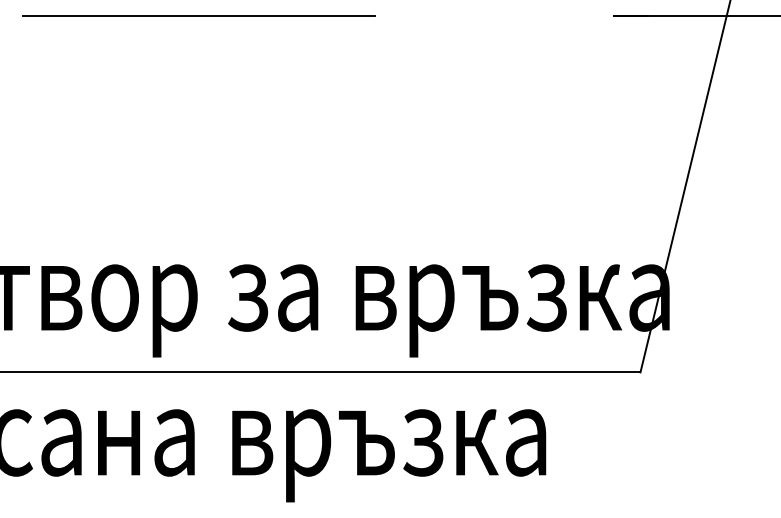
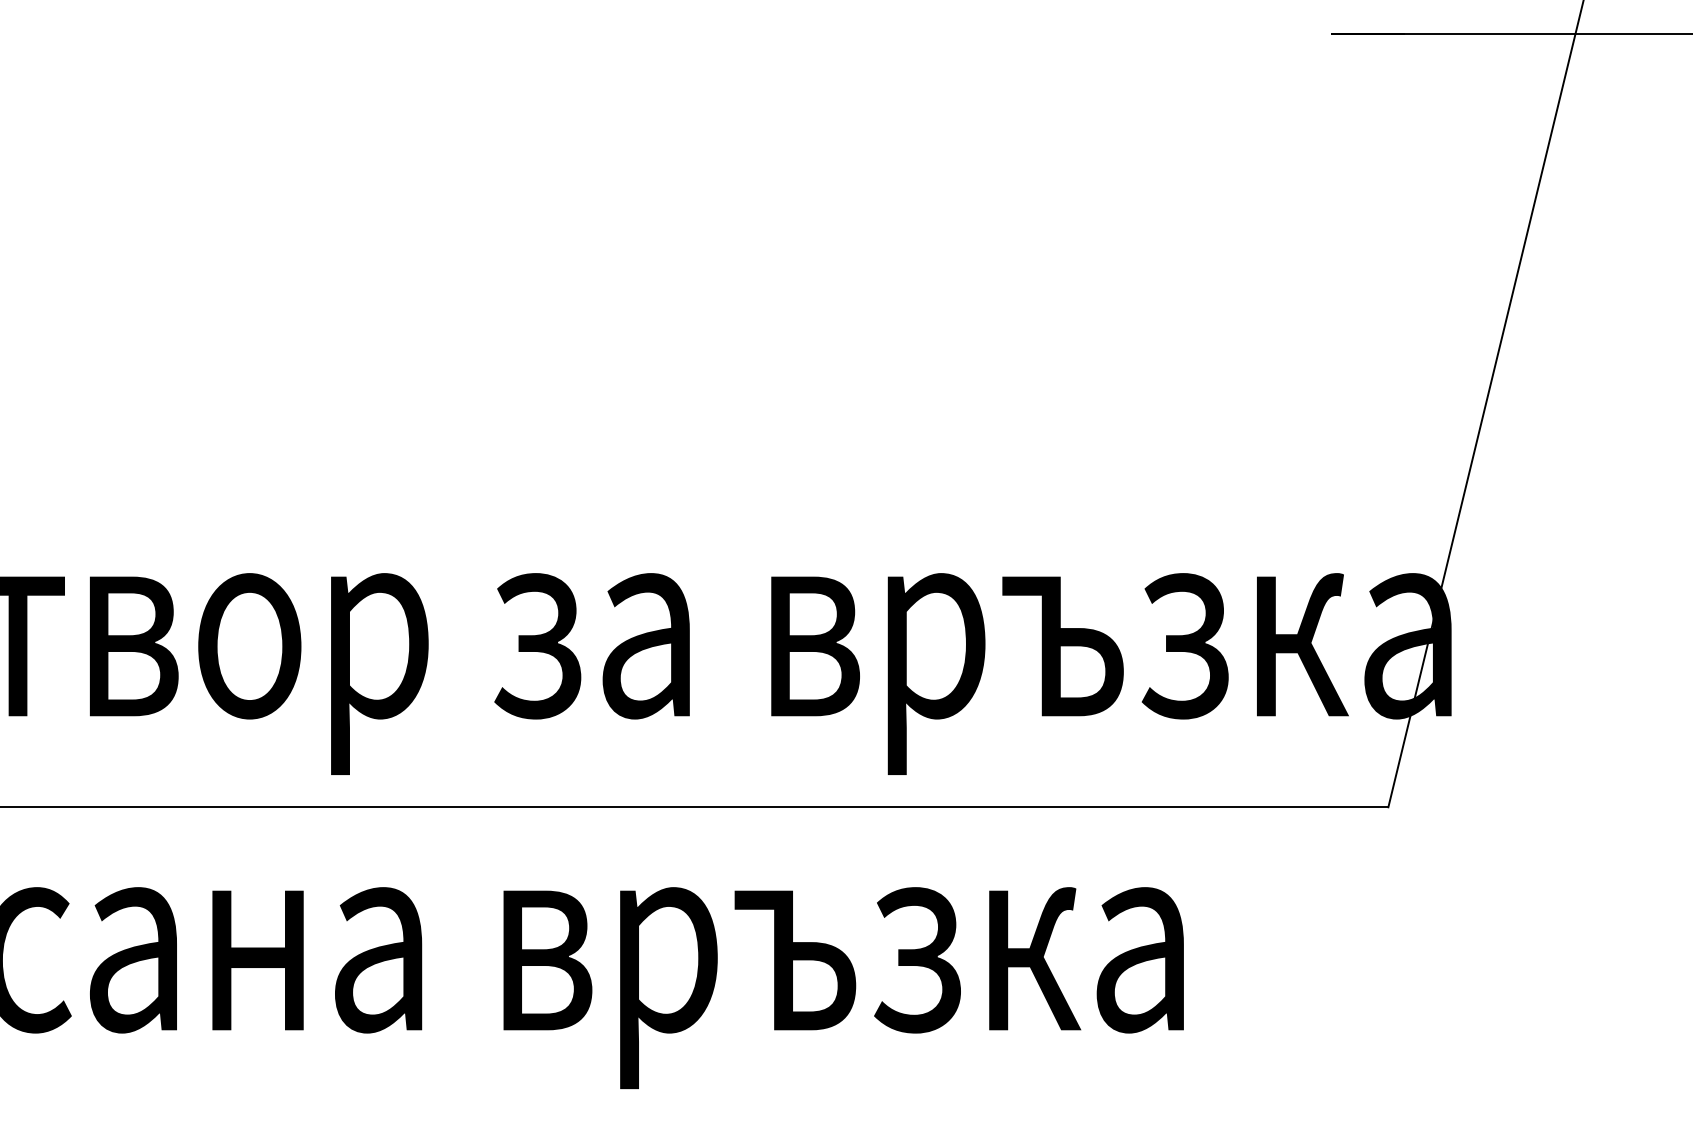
line: (198, 15) -> (430, 33), removed

